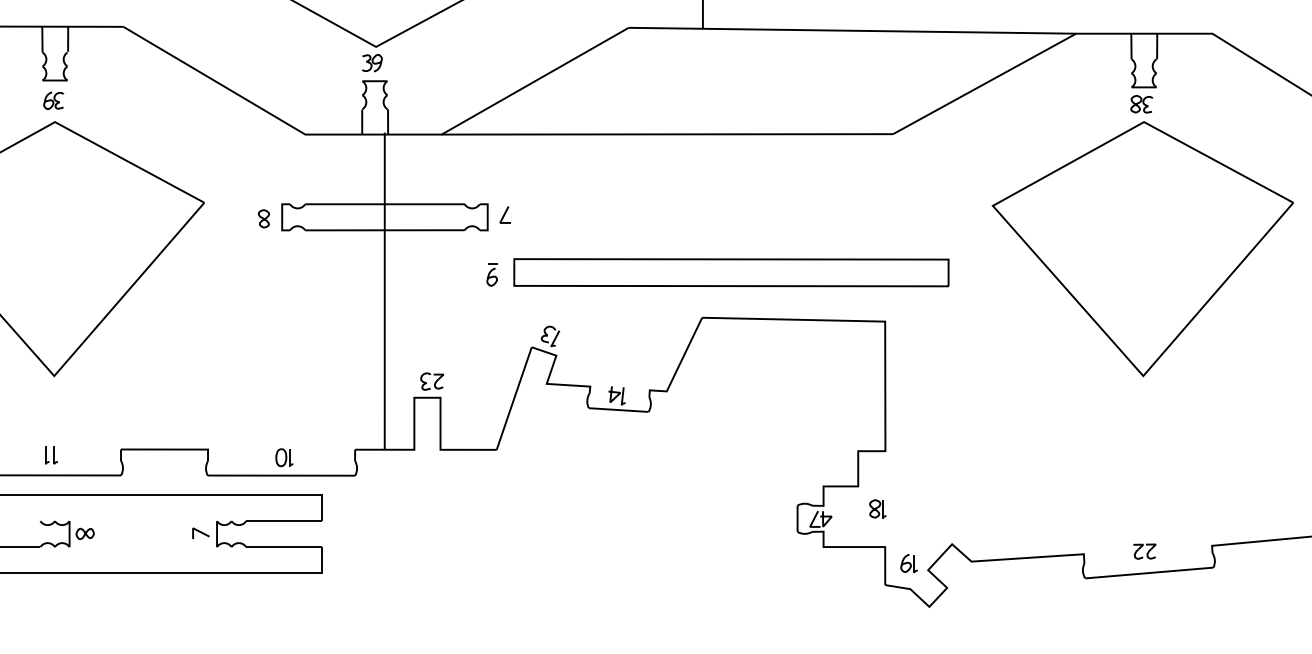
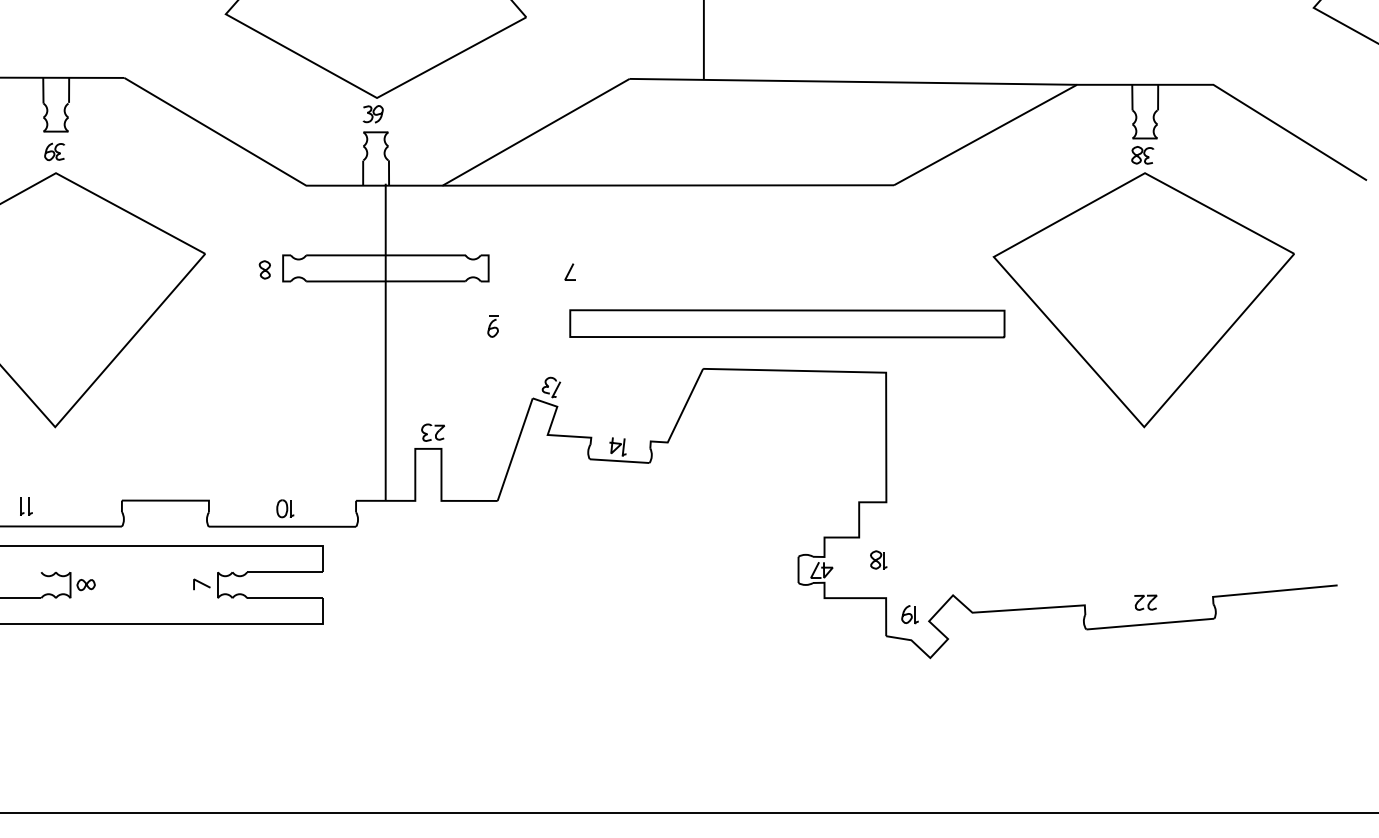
curve: (504, 214) -> (569, 271), moved
part: (731, 272) -> (787, 323), moved
part: (51, 455) -> (26, 506), moved

